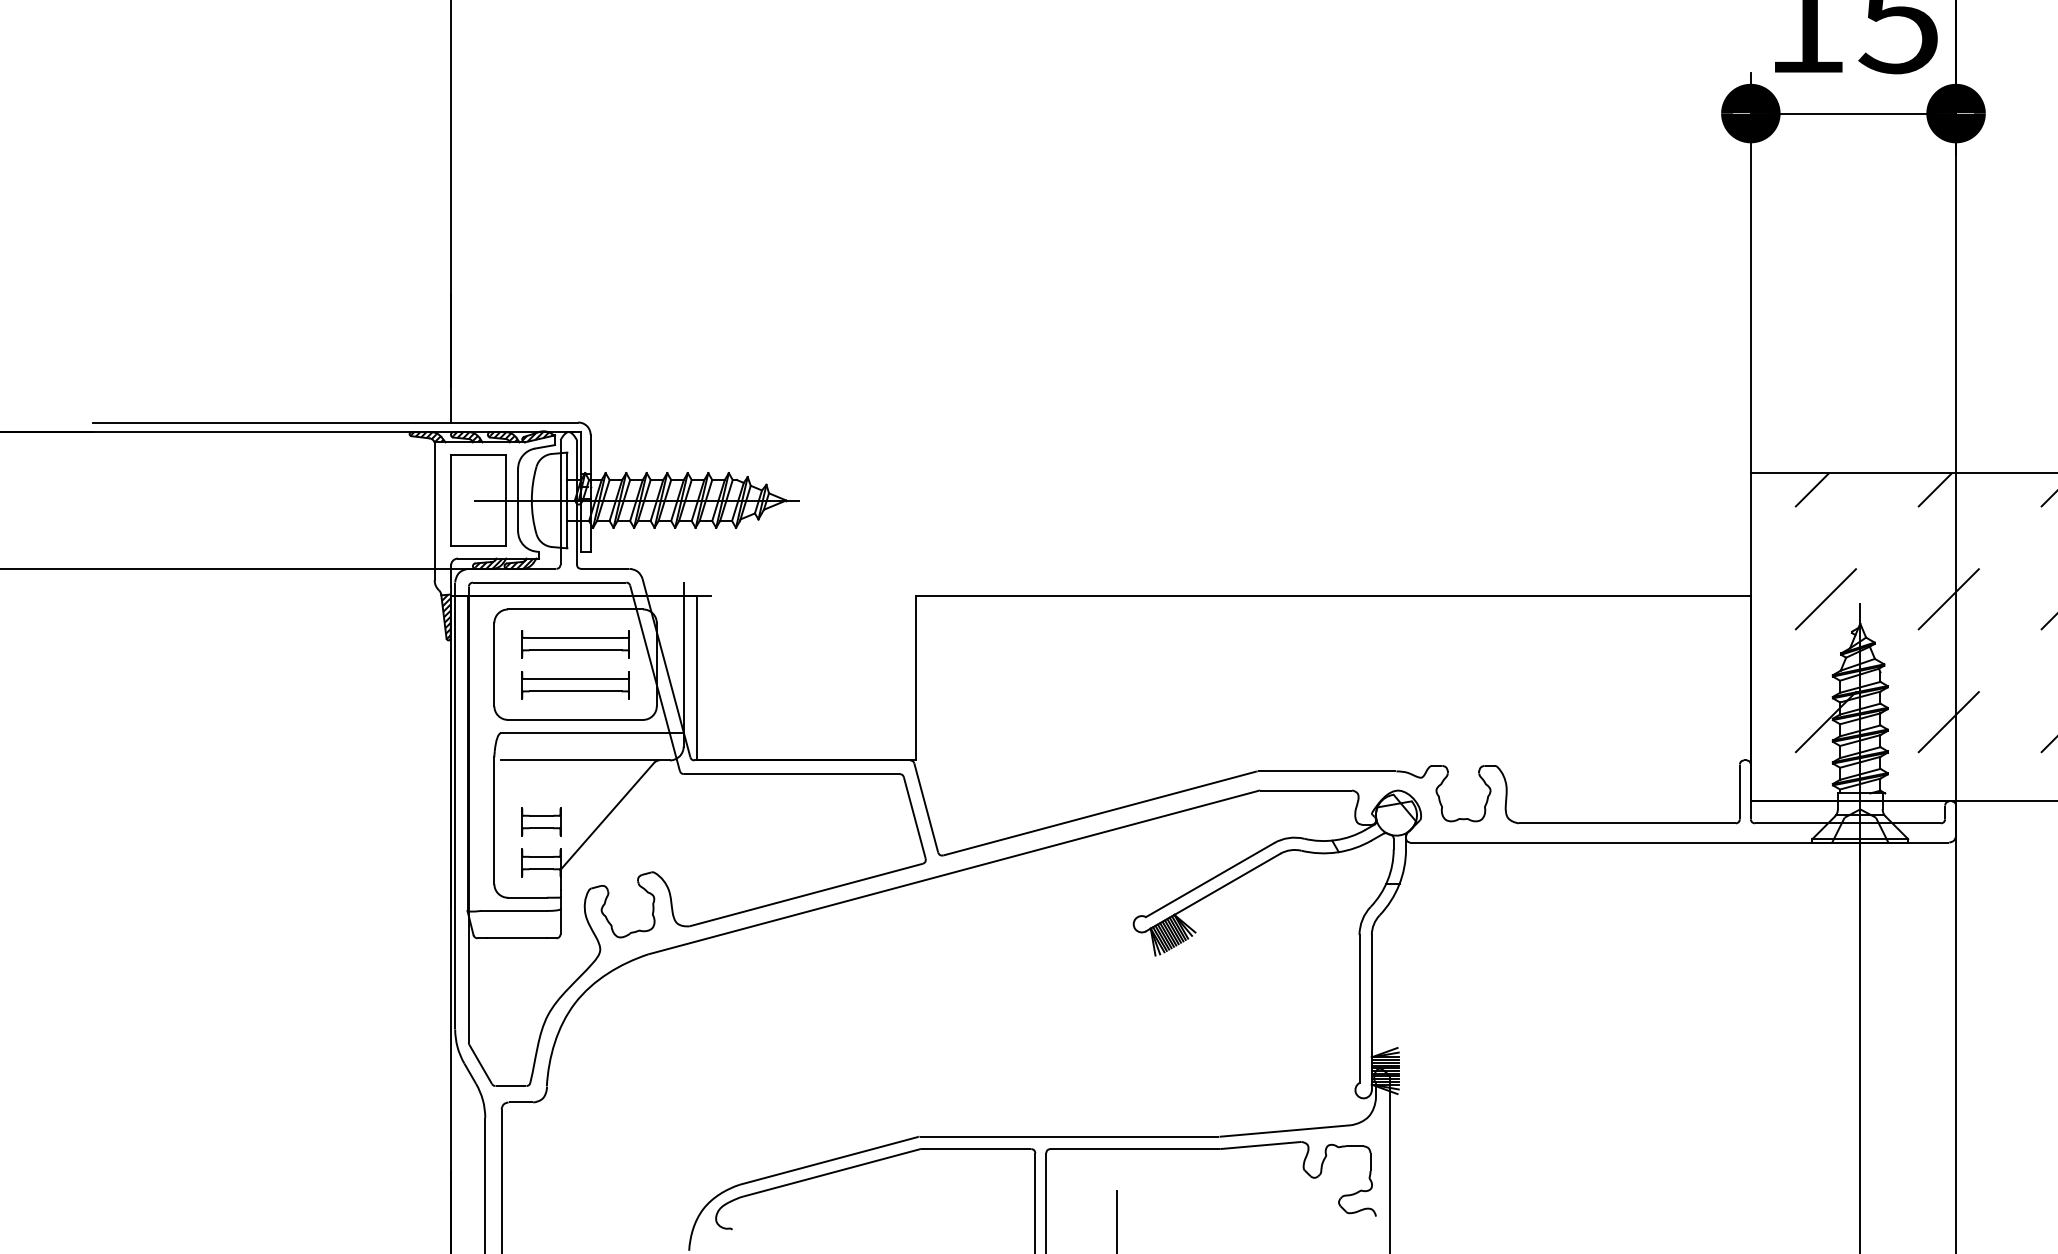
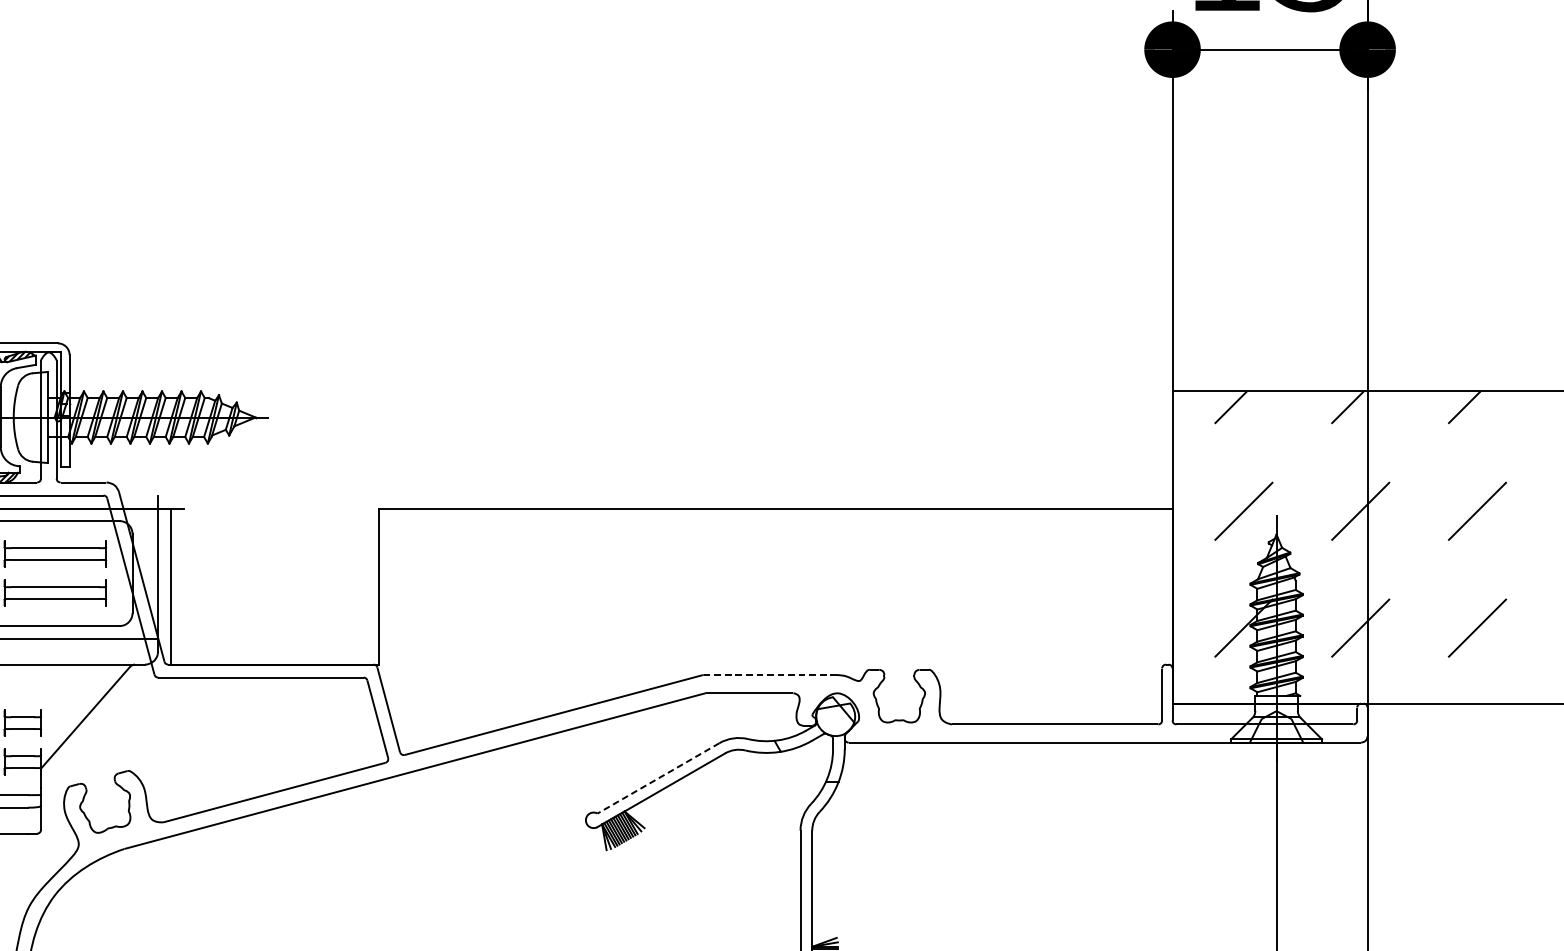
line: (1327, 771) -> (770, 675), solid -> dashed
line: (1210, 880) -> (658, 778), solid -> dashed

